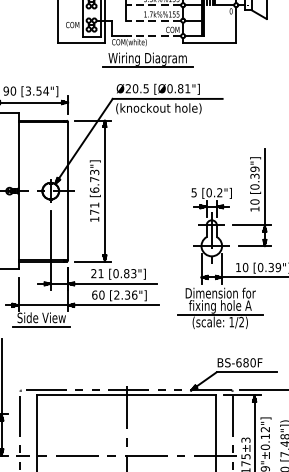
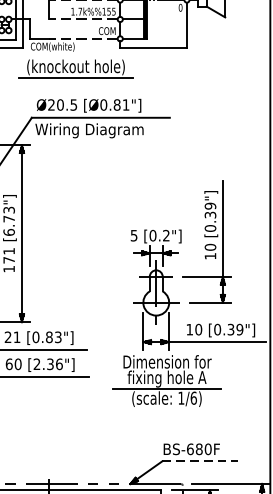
text: (147, 58) -> (75, 67), Wiring Diagram -> (knockout hole)
text: (158, 109) -> (89, 131), (knockout hole) -> Wiring Diagram
text: (241, 321) -> (193, 397), 1/2) -> 1/6)
line: (247, 372) -> (201, 461), solid -> dashed

